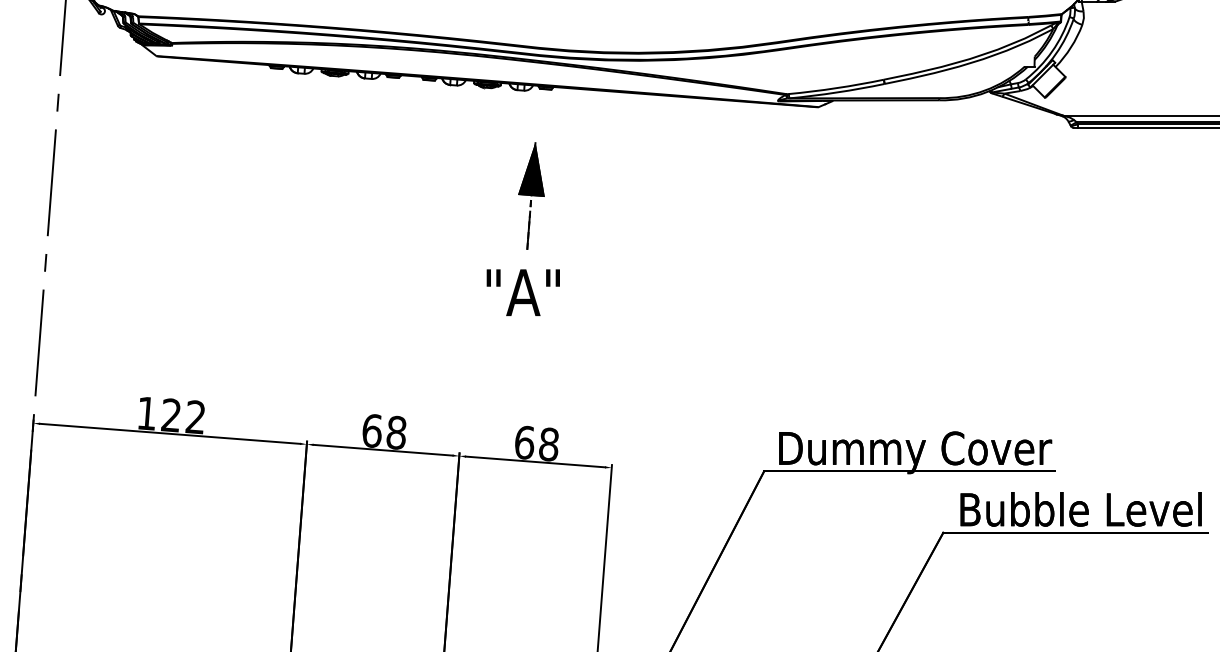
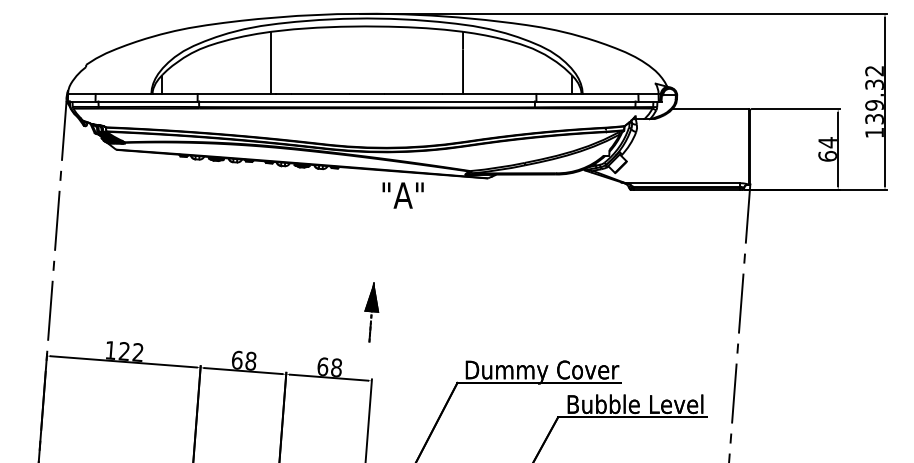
part: (531, 196) -> (371, 312), moved
text: (522, 292) -> (402, 195), moved

